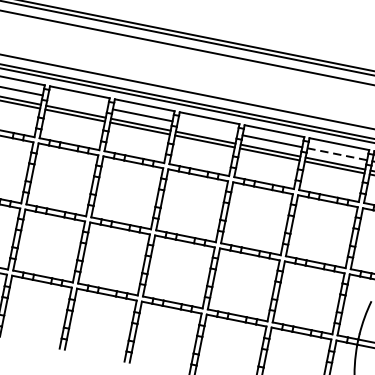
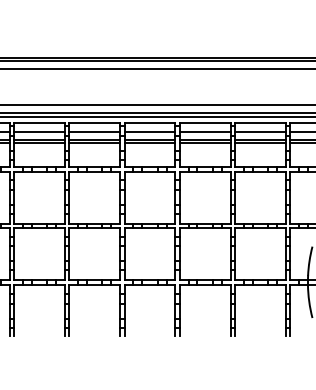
line: (78, 102) -> (39, 131), added
line: (207, 127) -> (149, 131), added
line: (336, 153) -> (259, 131), dashed -> solid

